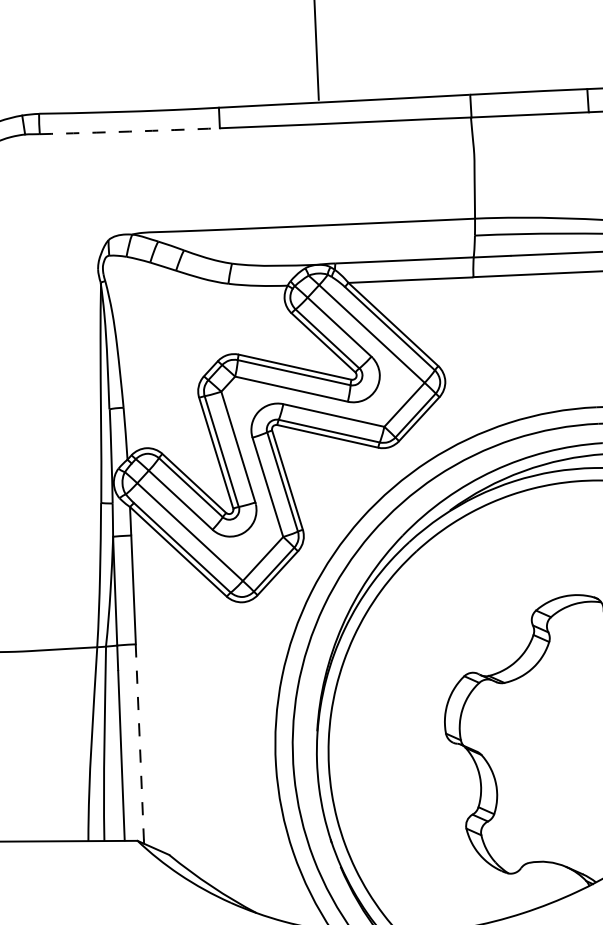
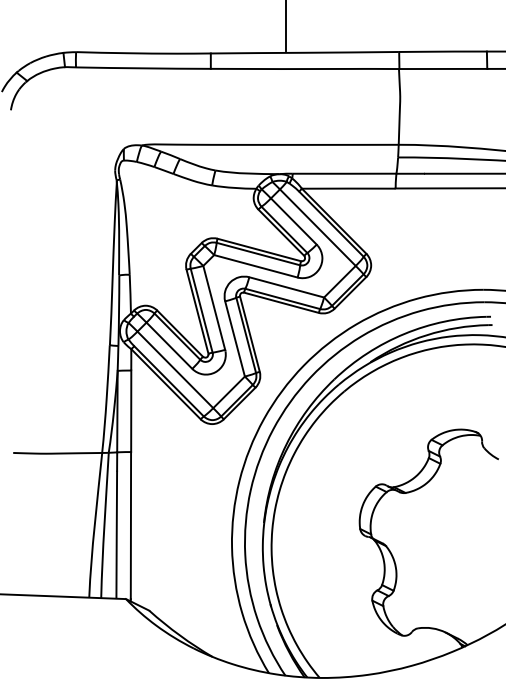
arc: (129, 131) -> (143, 68), dashed -> solid
line: (139, 742) -> (130, 525), dashed -> solid

